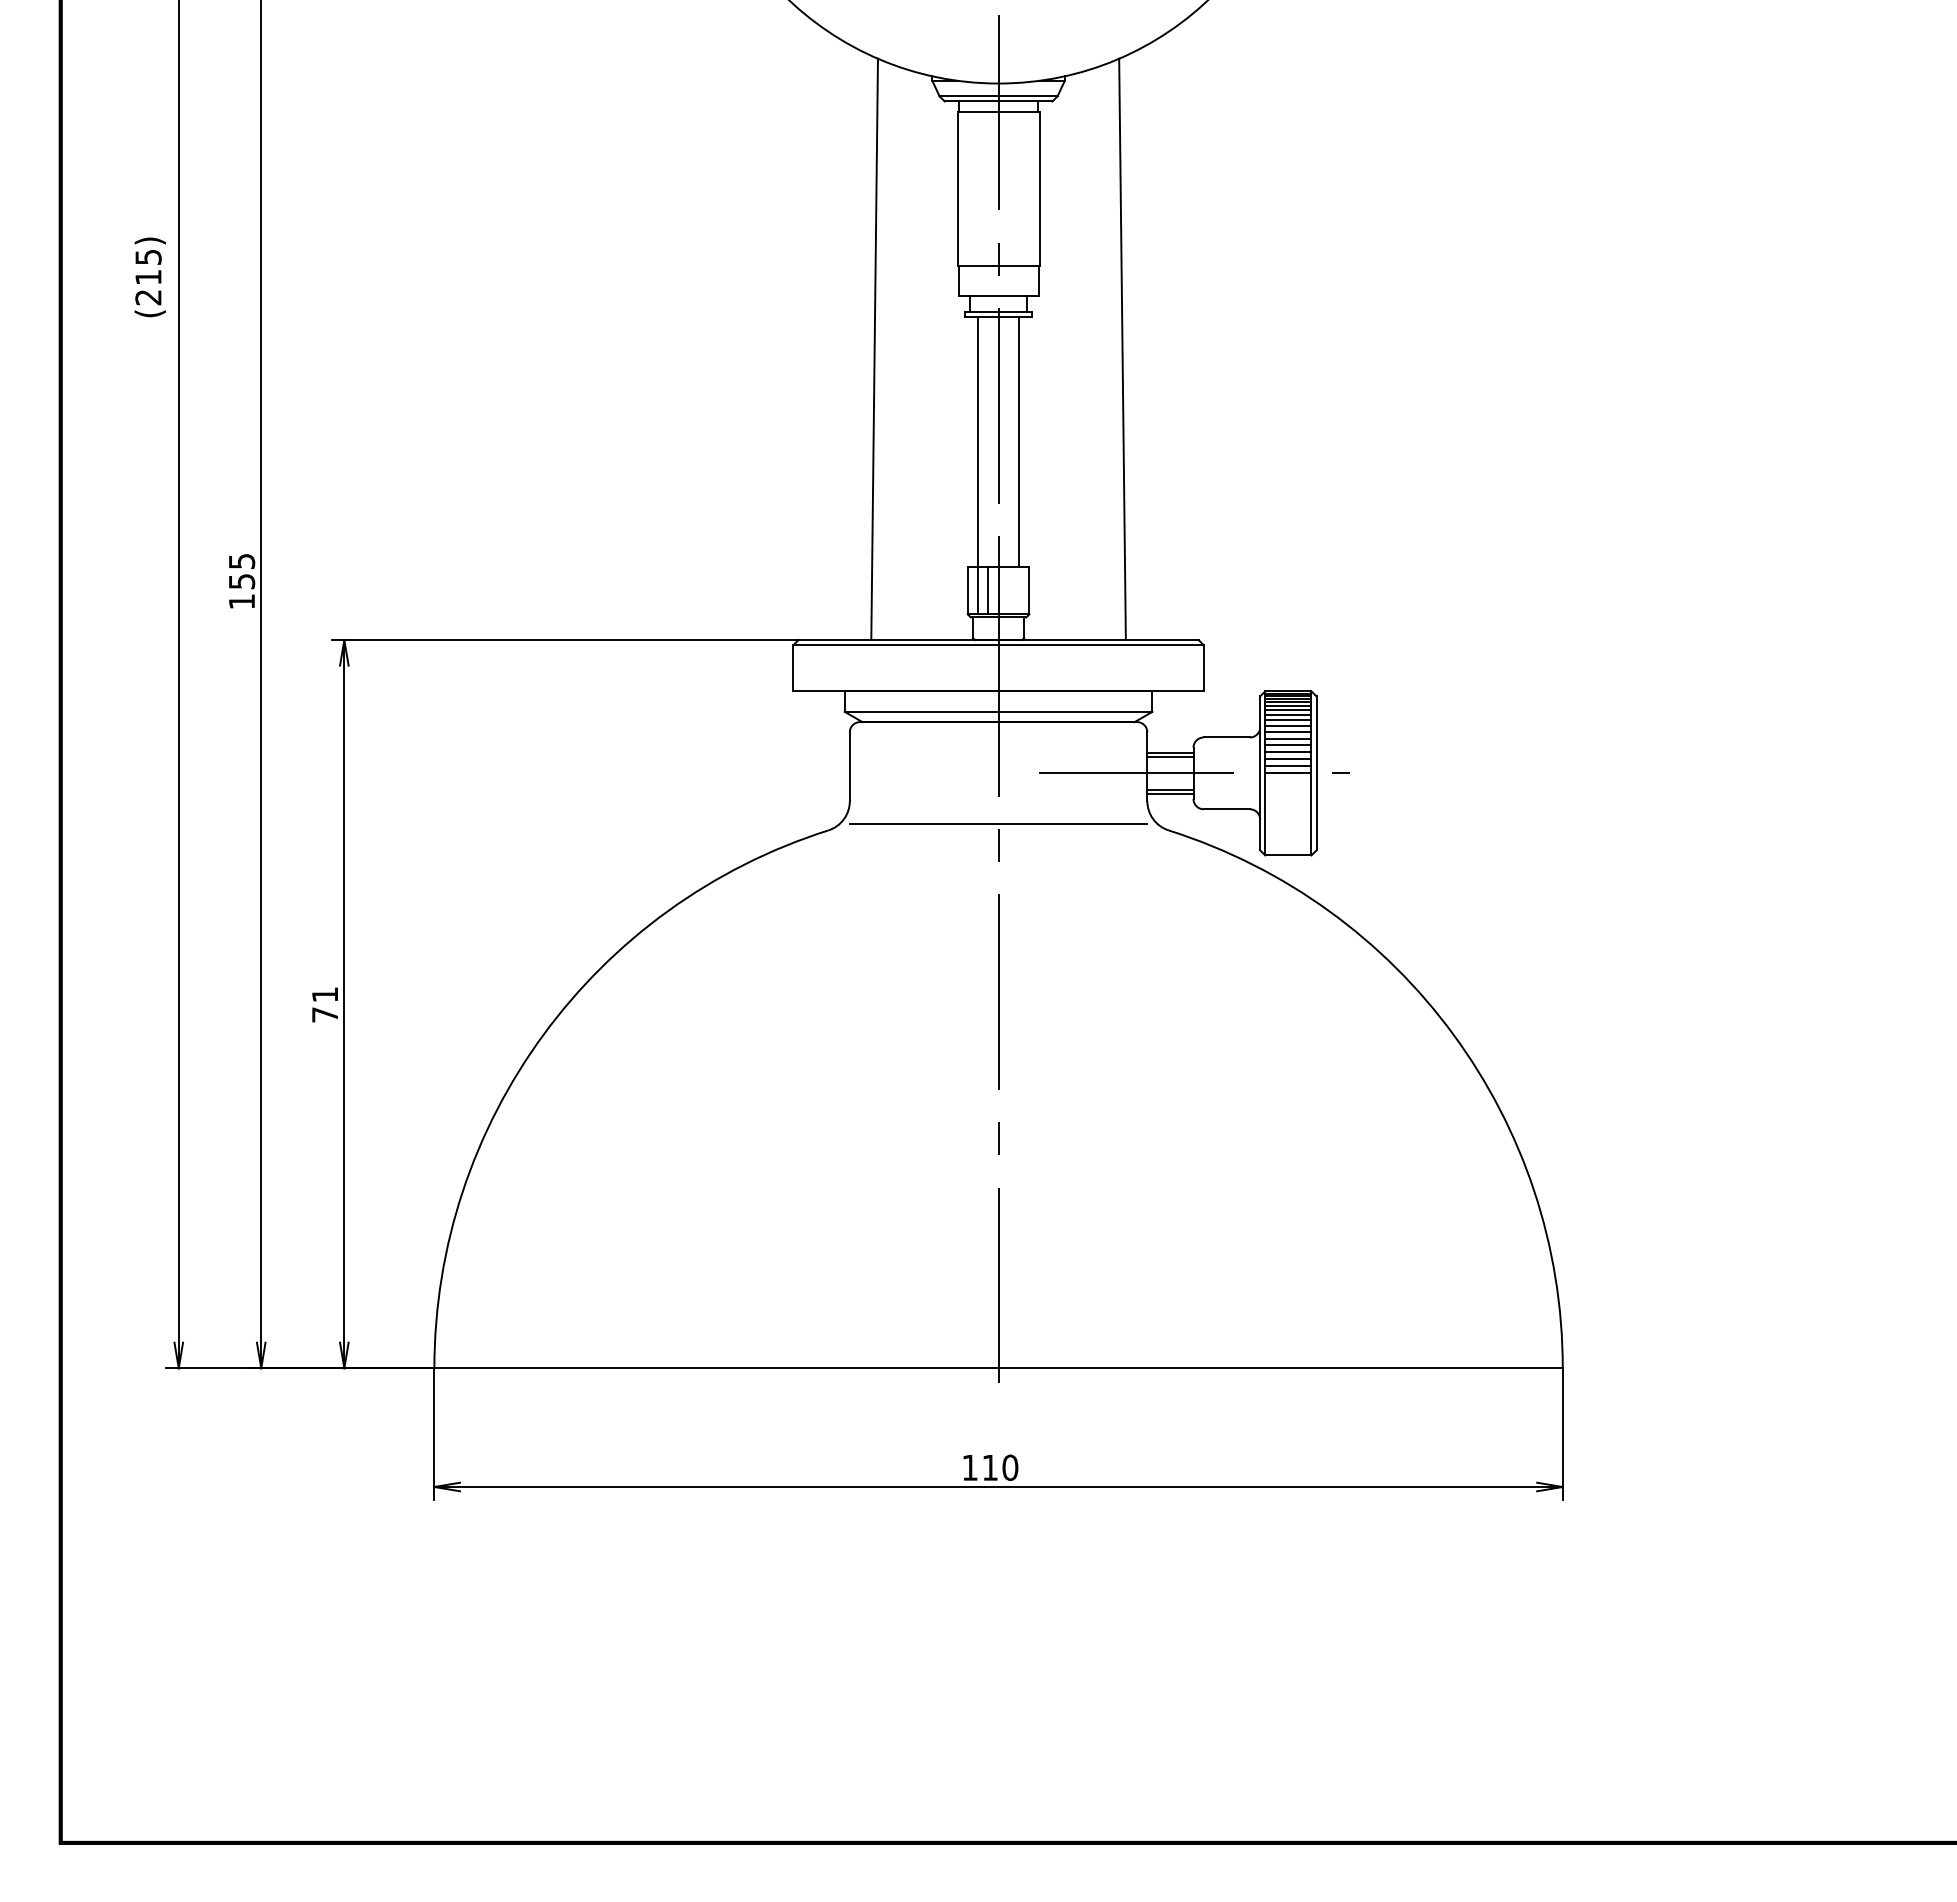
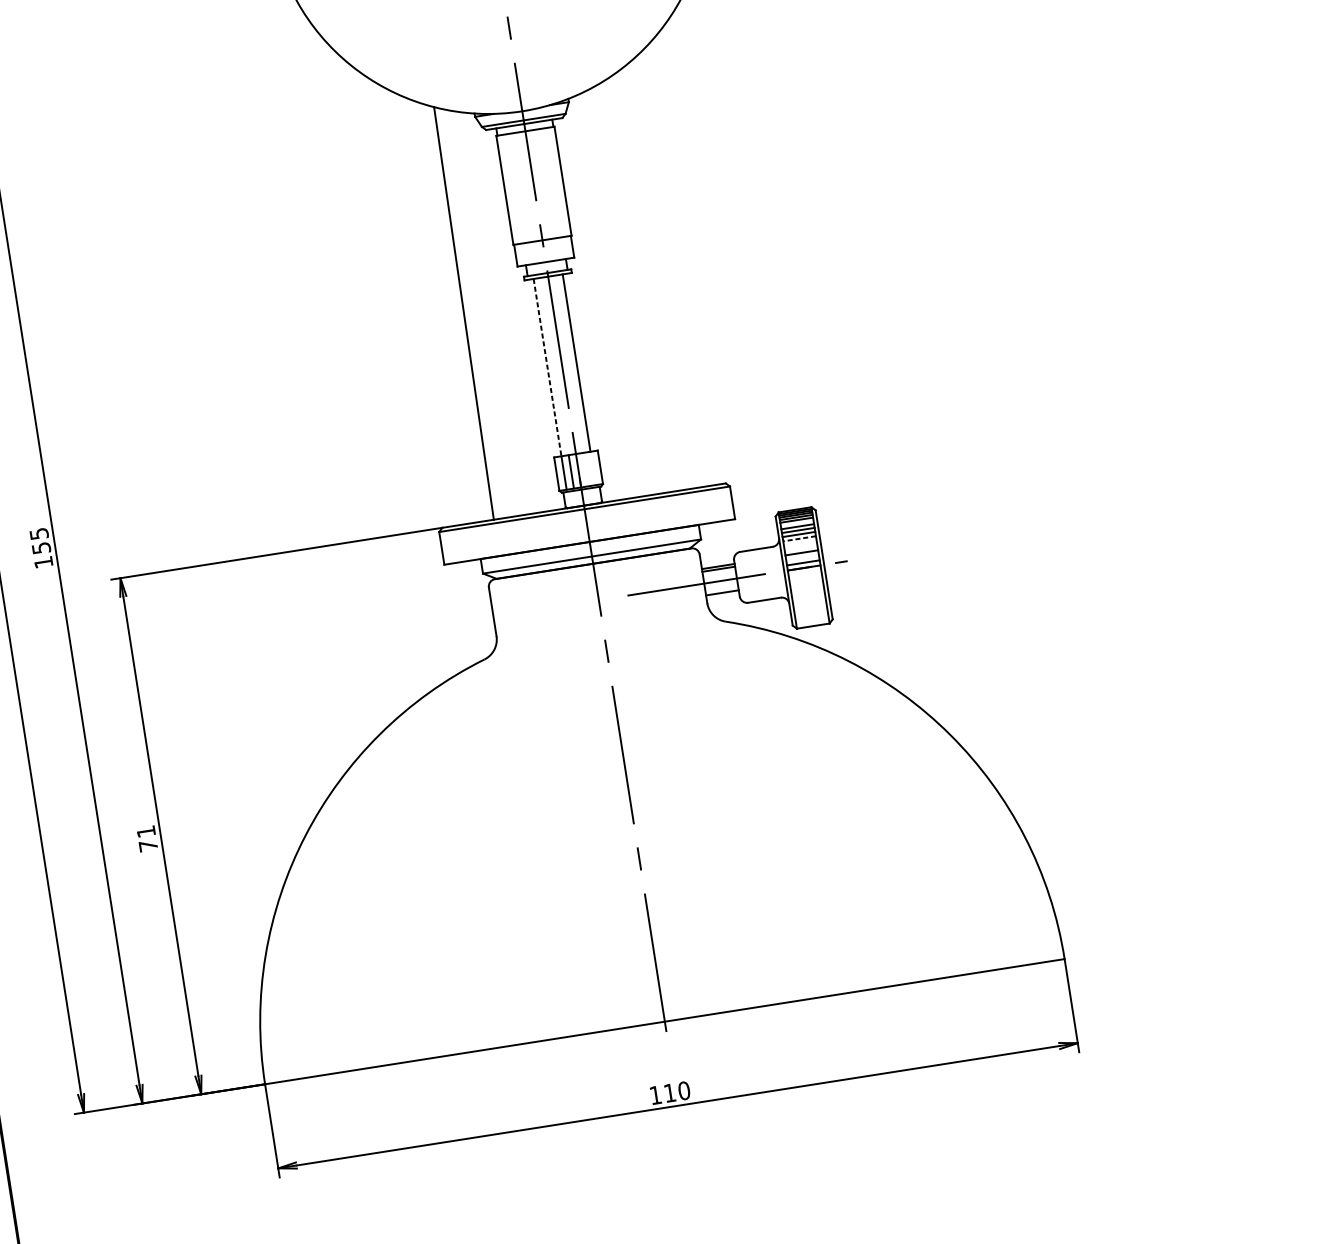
line: (1122, 349) -> (639, 286), removed
line: (978, 442) -> (547, 367), solid -> dashed
line: (1288, 710) -> (797, 523), removed
line: (1287, 732) -> (799, 539), solid -> dashed
line: (1288, 738) -> (800, 543), removed
line: (1288, 745) -> (801, 548), removed
line: (1288, 759) -> (802, 558), removed
line: (1170, 793) -> (722, 595), removed
line: (998, 824) -> (604, 636), removed

